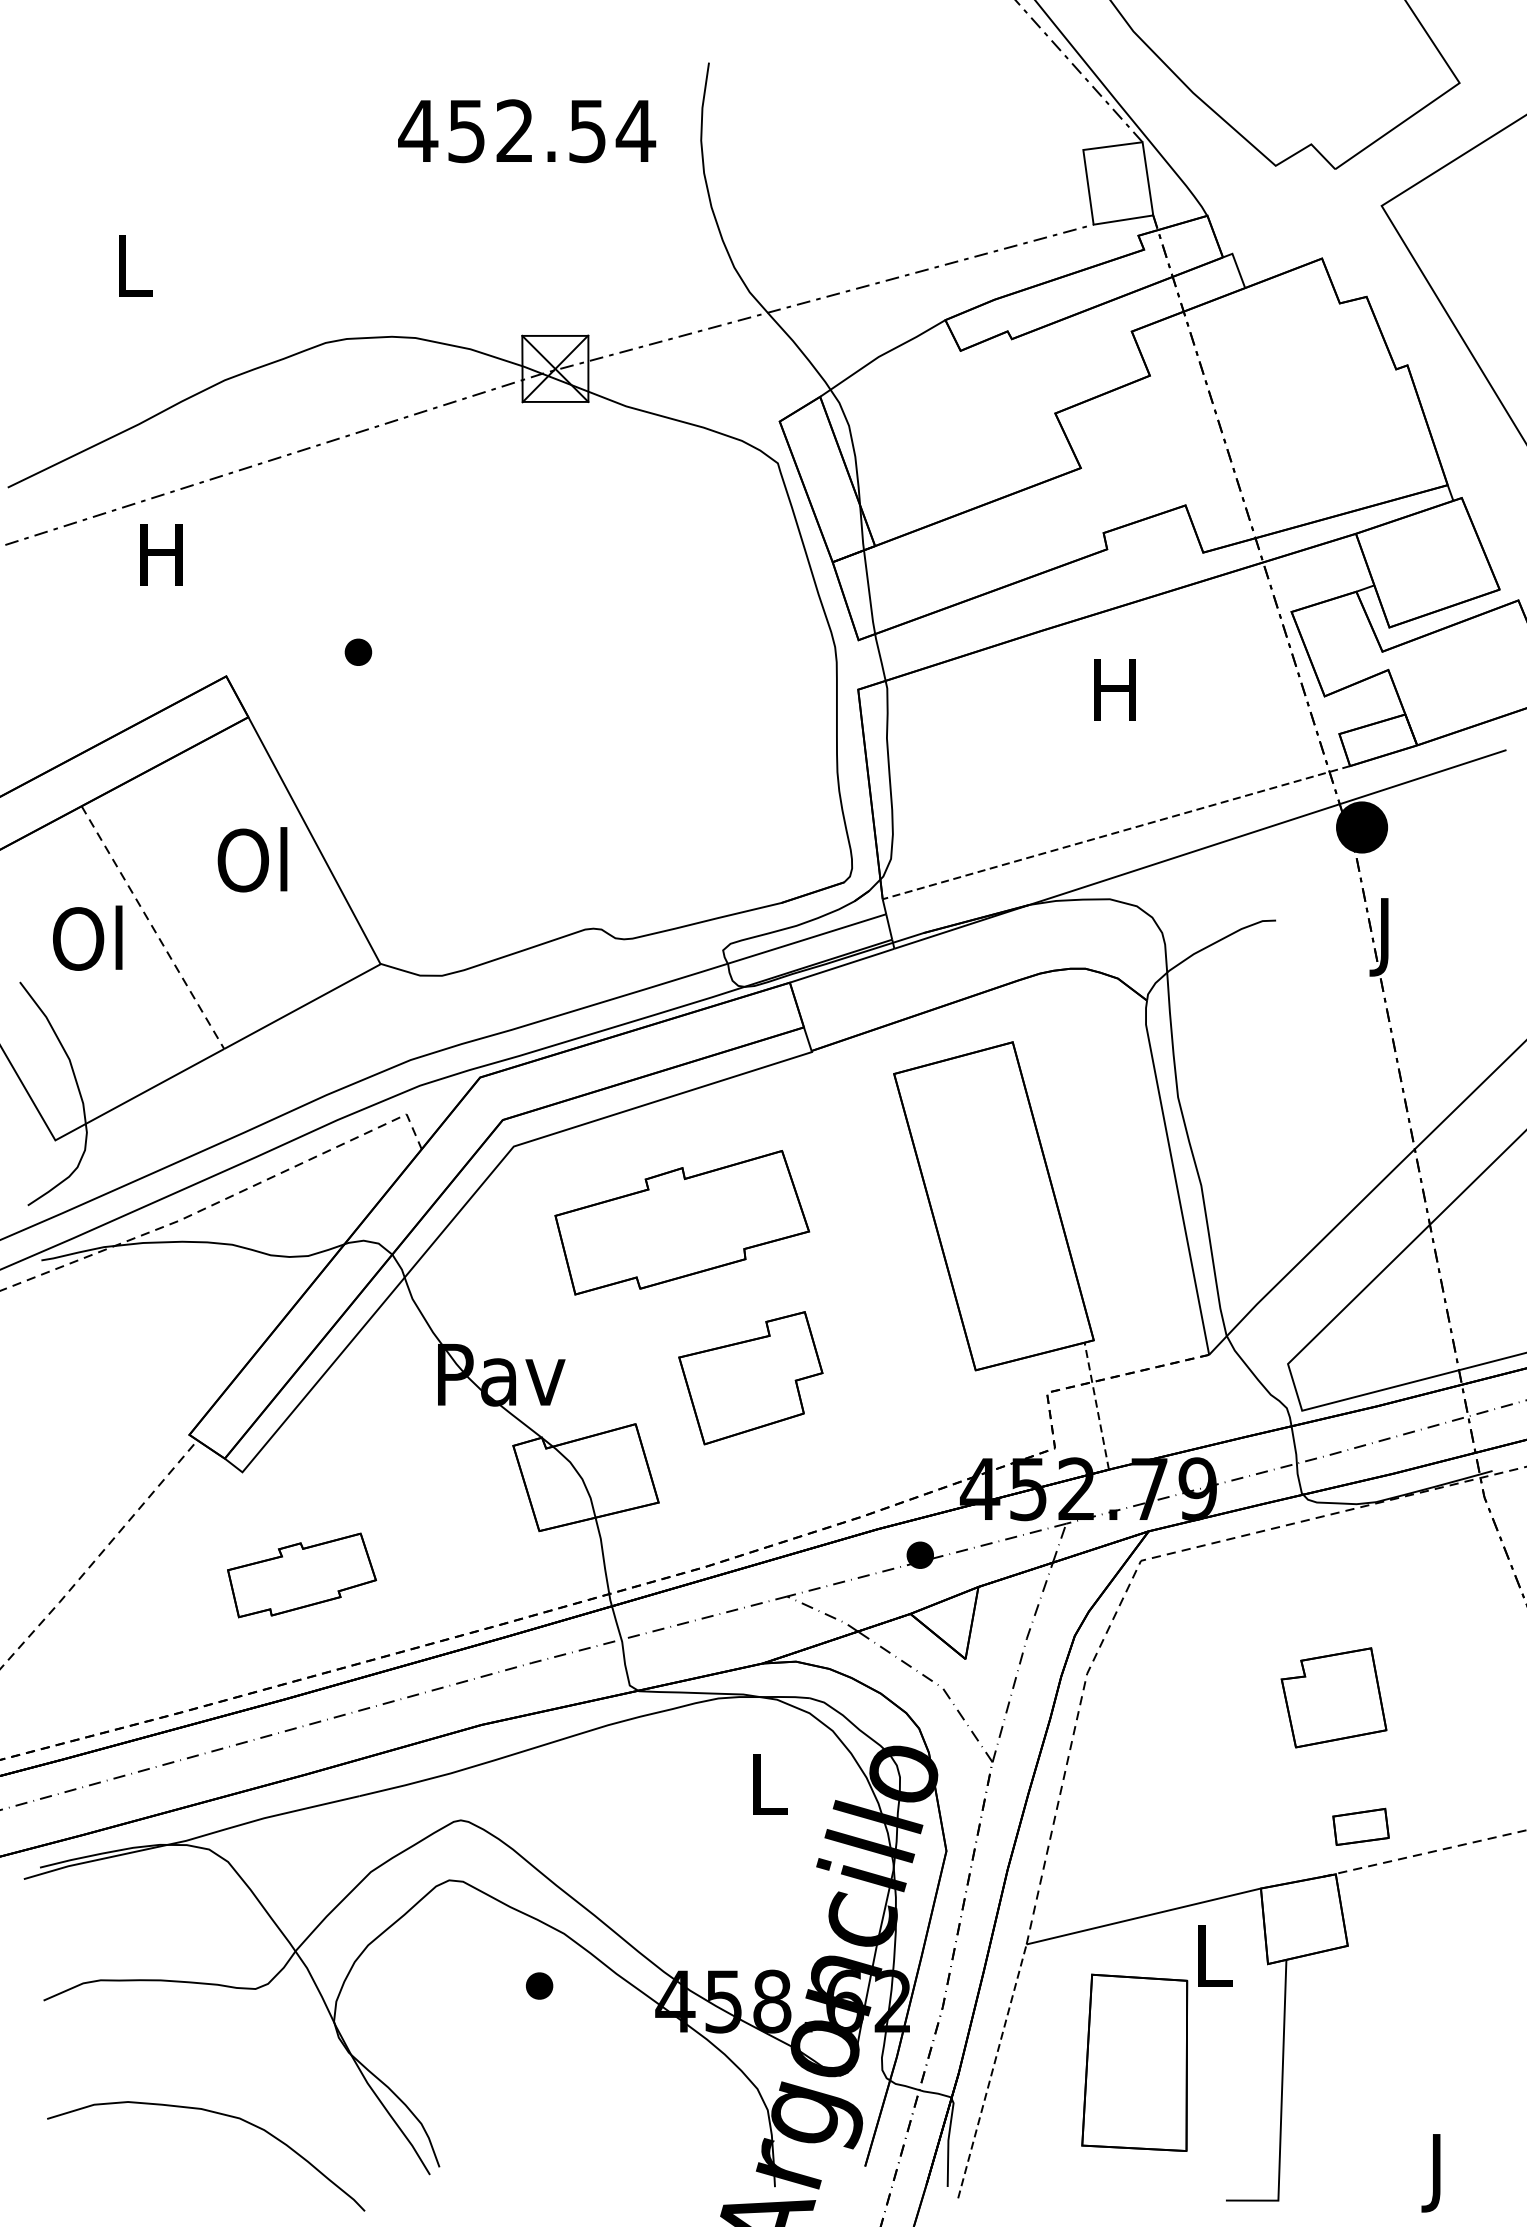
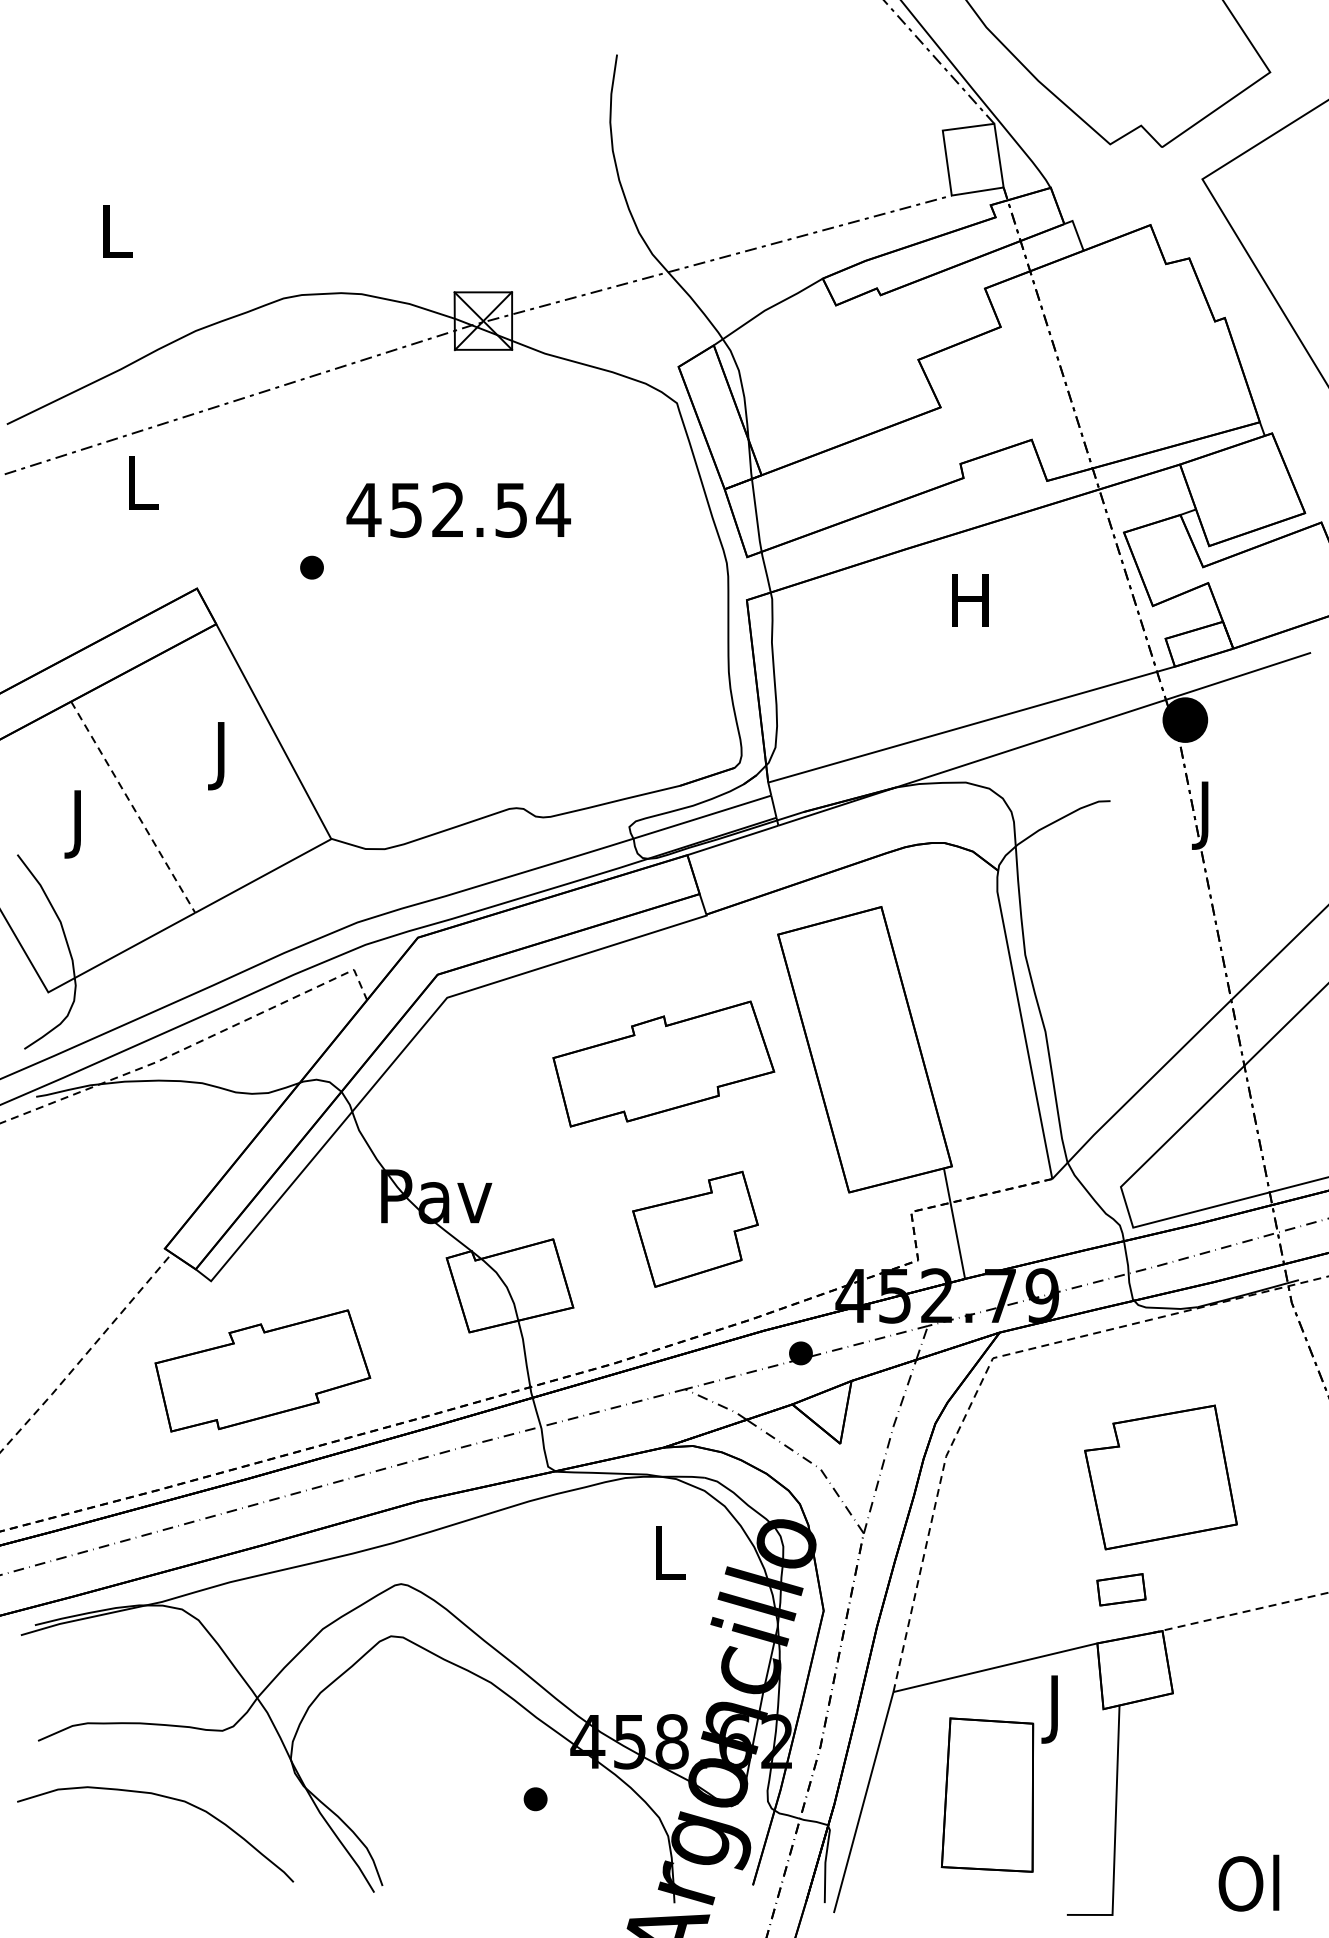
text: (526, 130) -> (458, 509), moved
text: (161, 554) -> (140, 482), H -> L
line: (1116, 832) -> (971, 724), dashed -> solid
text: (252, 866) -> (219, 754), Ol -> J
text: (87, 946) -> (76, 823), Ol -> J
part: (681, 1222) -> (663, 1063), moved
part: (750, 1377) -> (695, 1228), moved
line: (1096, 1405) -> (954, 1223), dashed -> solid
part: (301, 1574) -> (262, 1370), size x1.67
part: (1333, 1697) -> (1160, 1477), size x1.67
part: (1361, 1826) -> (1121, 1589), moved
text: (1213, 1964) -> (1056, 1709), L -> J
part: (539, 1986) -> (535, 1799), moved
line: (992, 2071) -> (863, 1802), dashed -> solid
curve: (215, 2113) -> (163, 1797), moved
text: (1434, 2171) -> (1248, 1889), J -> Ol

